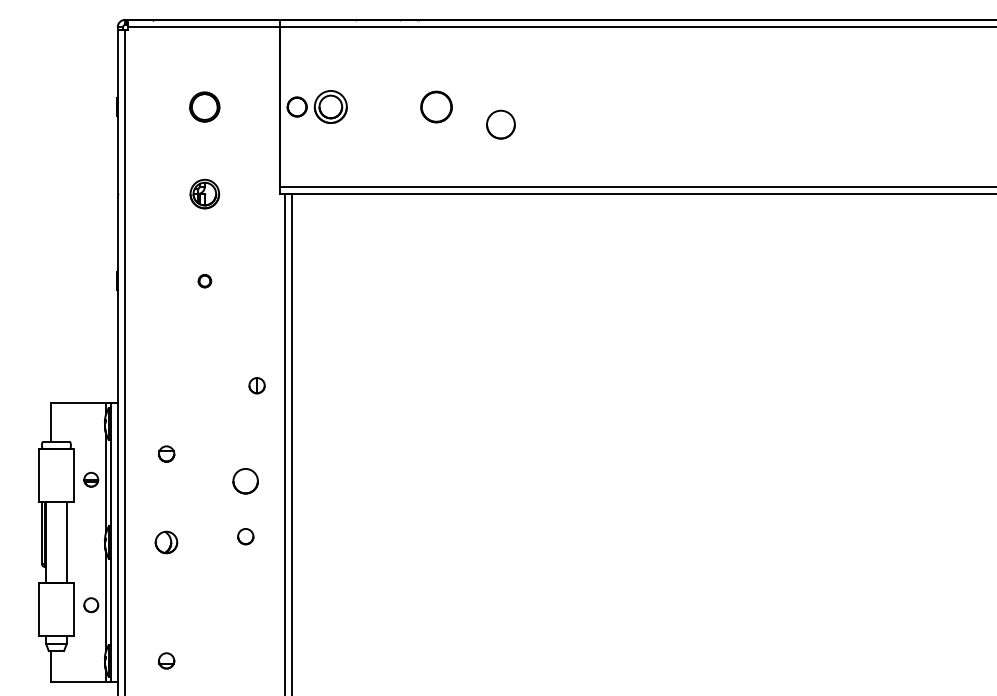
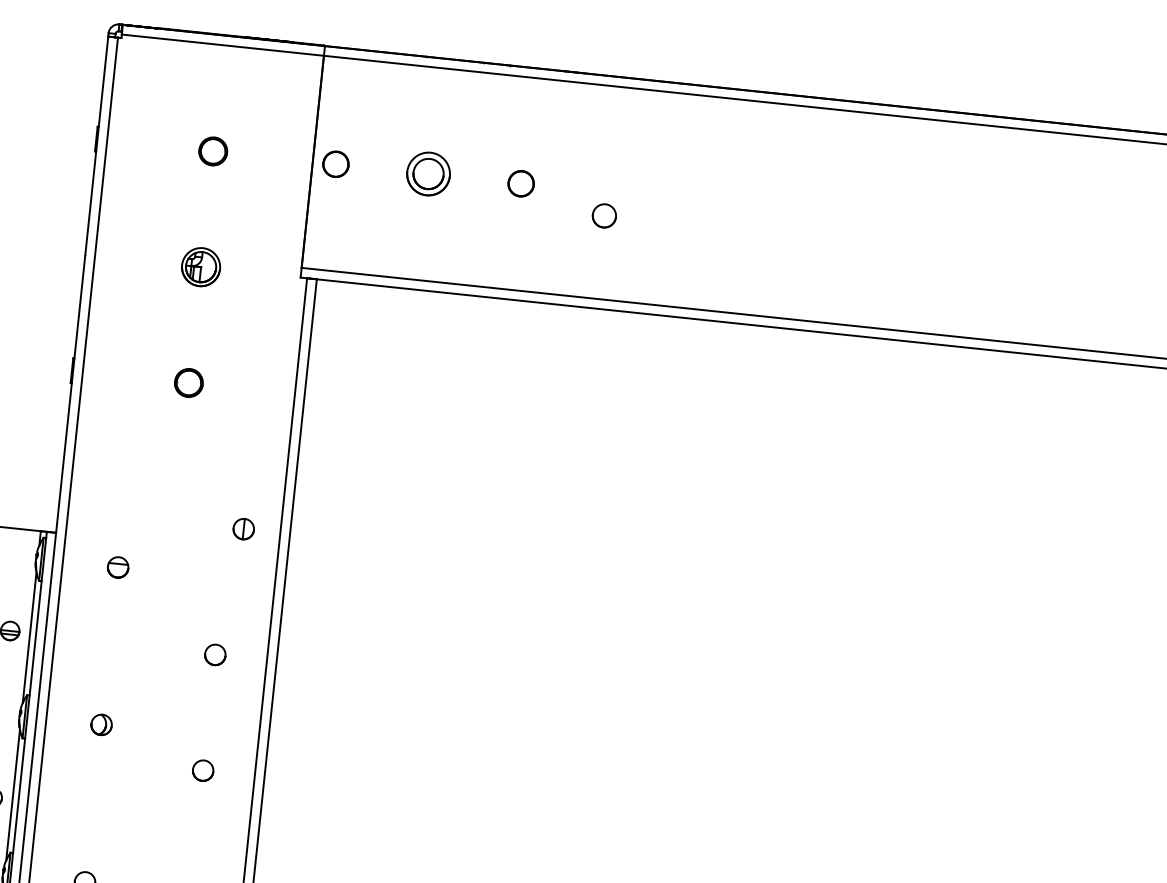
part: (204, 106) -> (212, 150), size x0.71
part: (330, 106) -> (428, 173), moved
circle: (436, 106) -> (521, 183), size x0.62
circle: (500, 123) -> (603, 214), size x0.62
part: (204, 280) -> (188, 381), size x1.67
part: (166, 453) -> (118, 566), moved
circle: (245, 481) -> (214, 654), size x0.62
circle: (245, 536) -> (202, 770), moved
part: (166, 542) -> (101, 724), size x0.71

